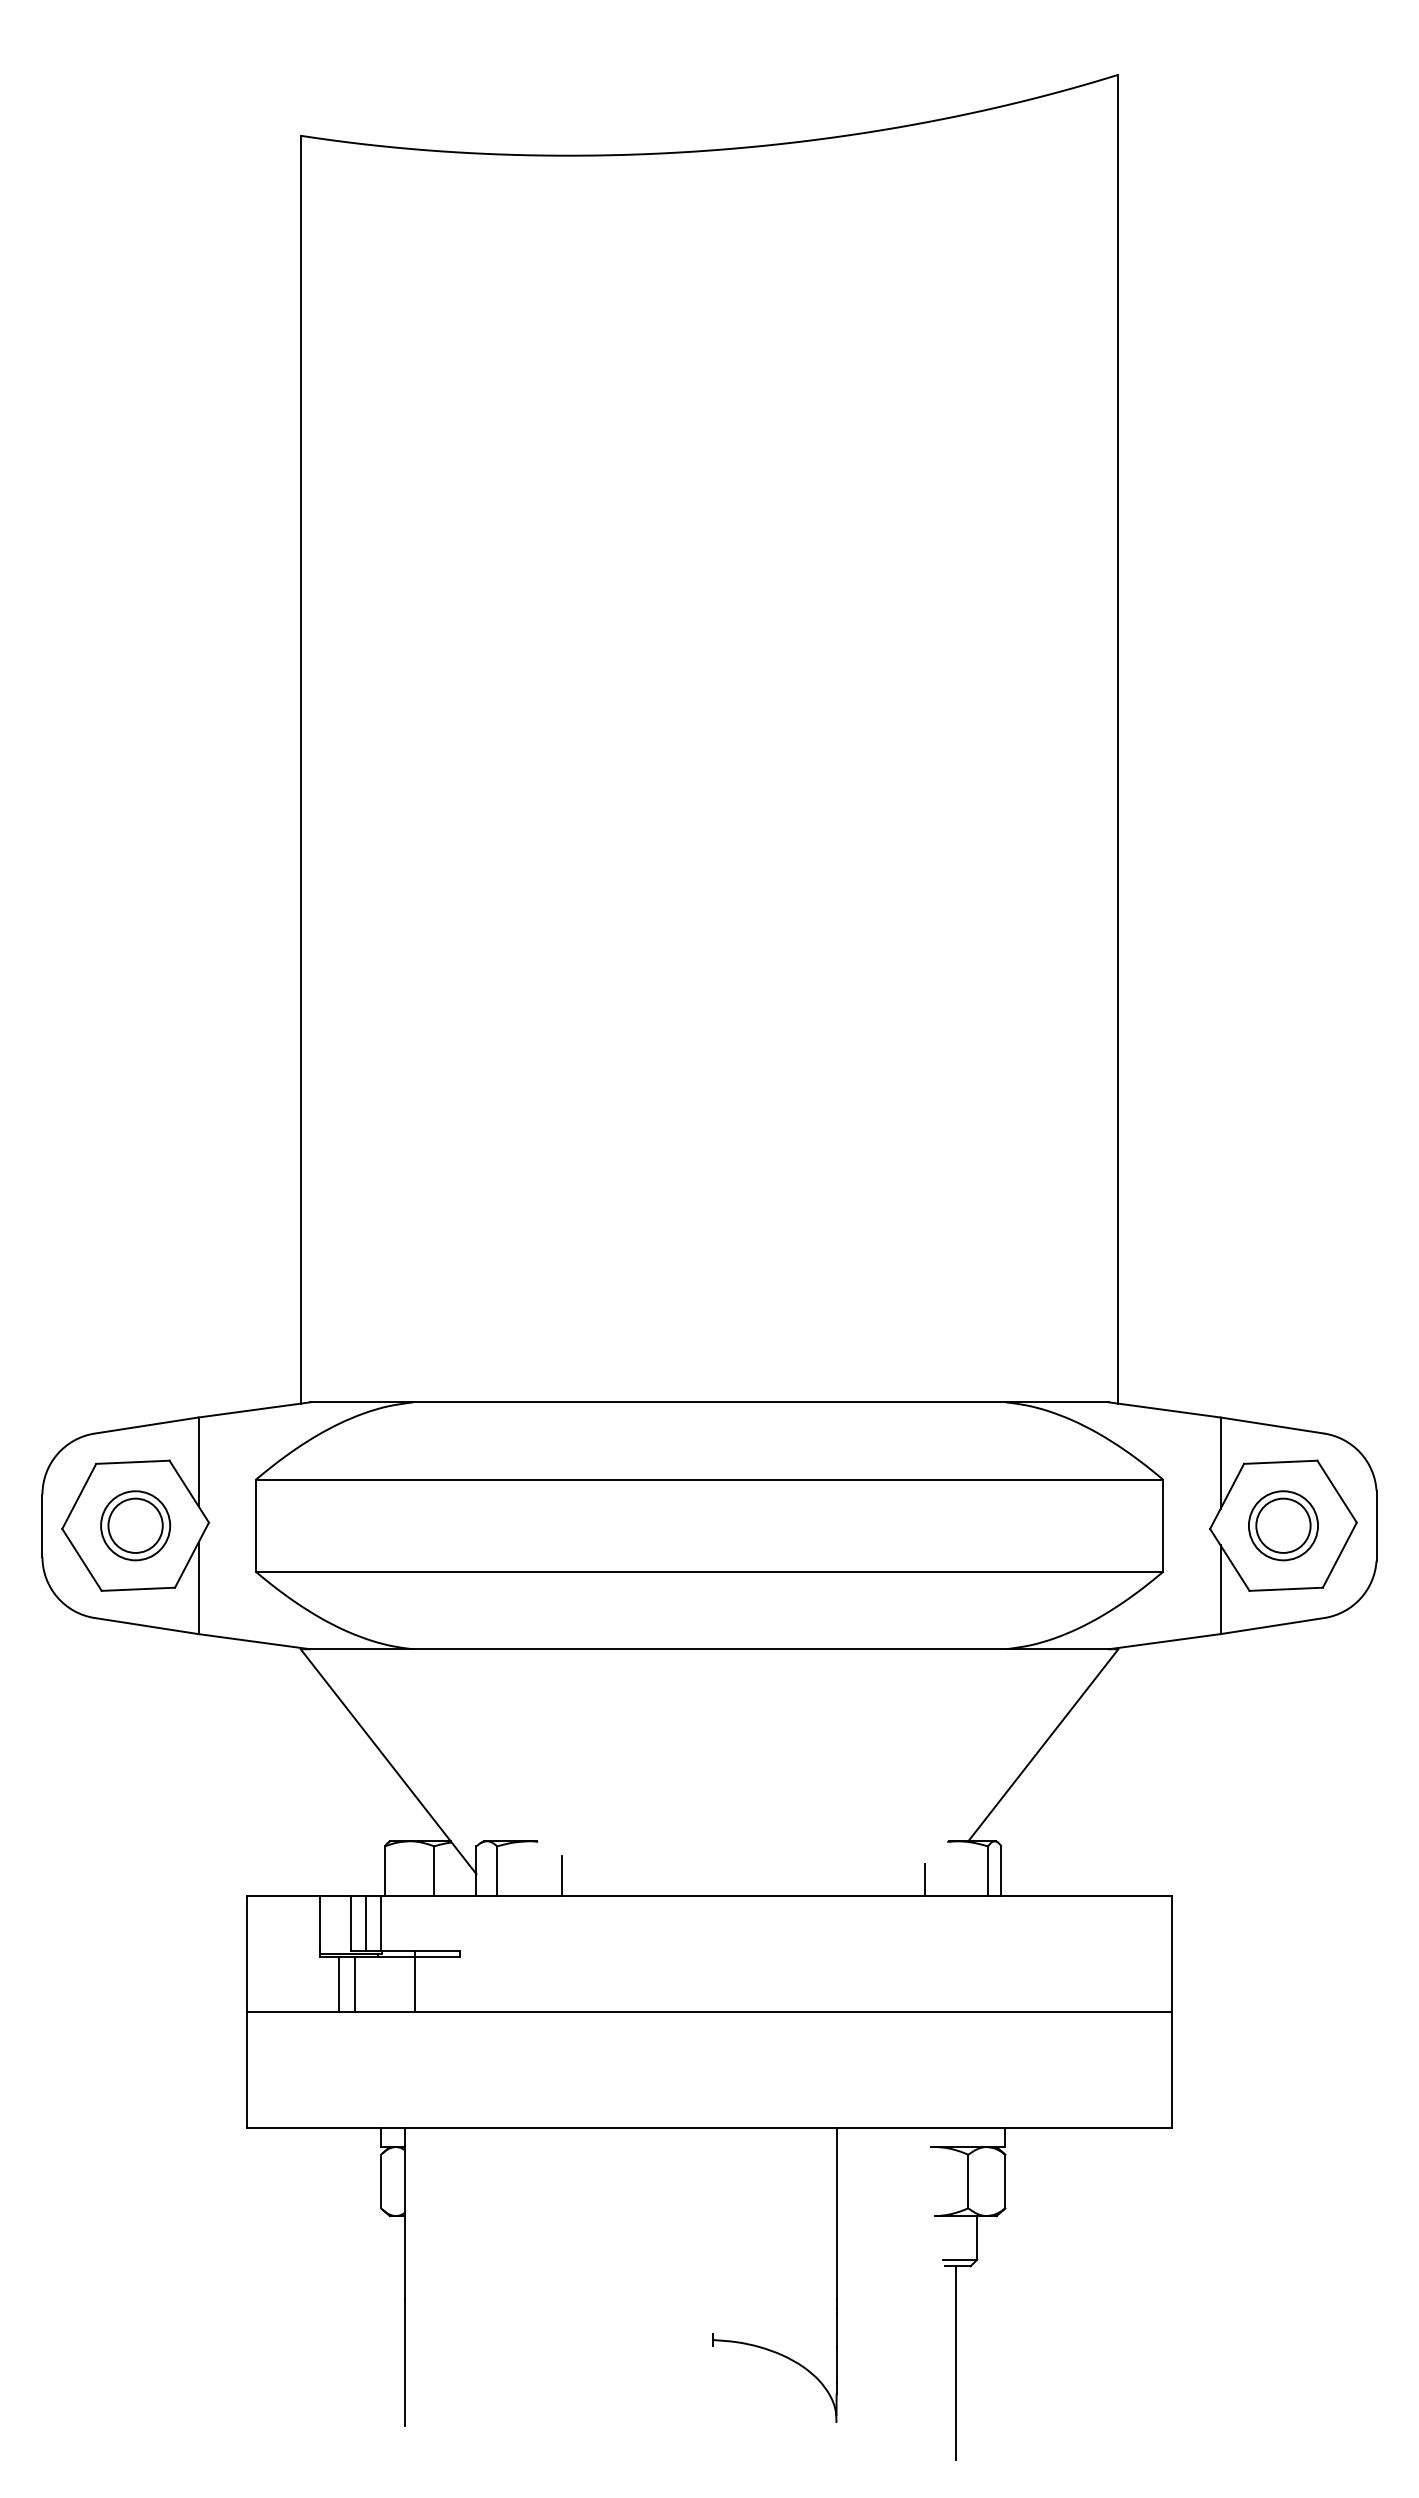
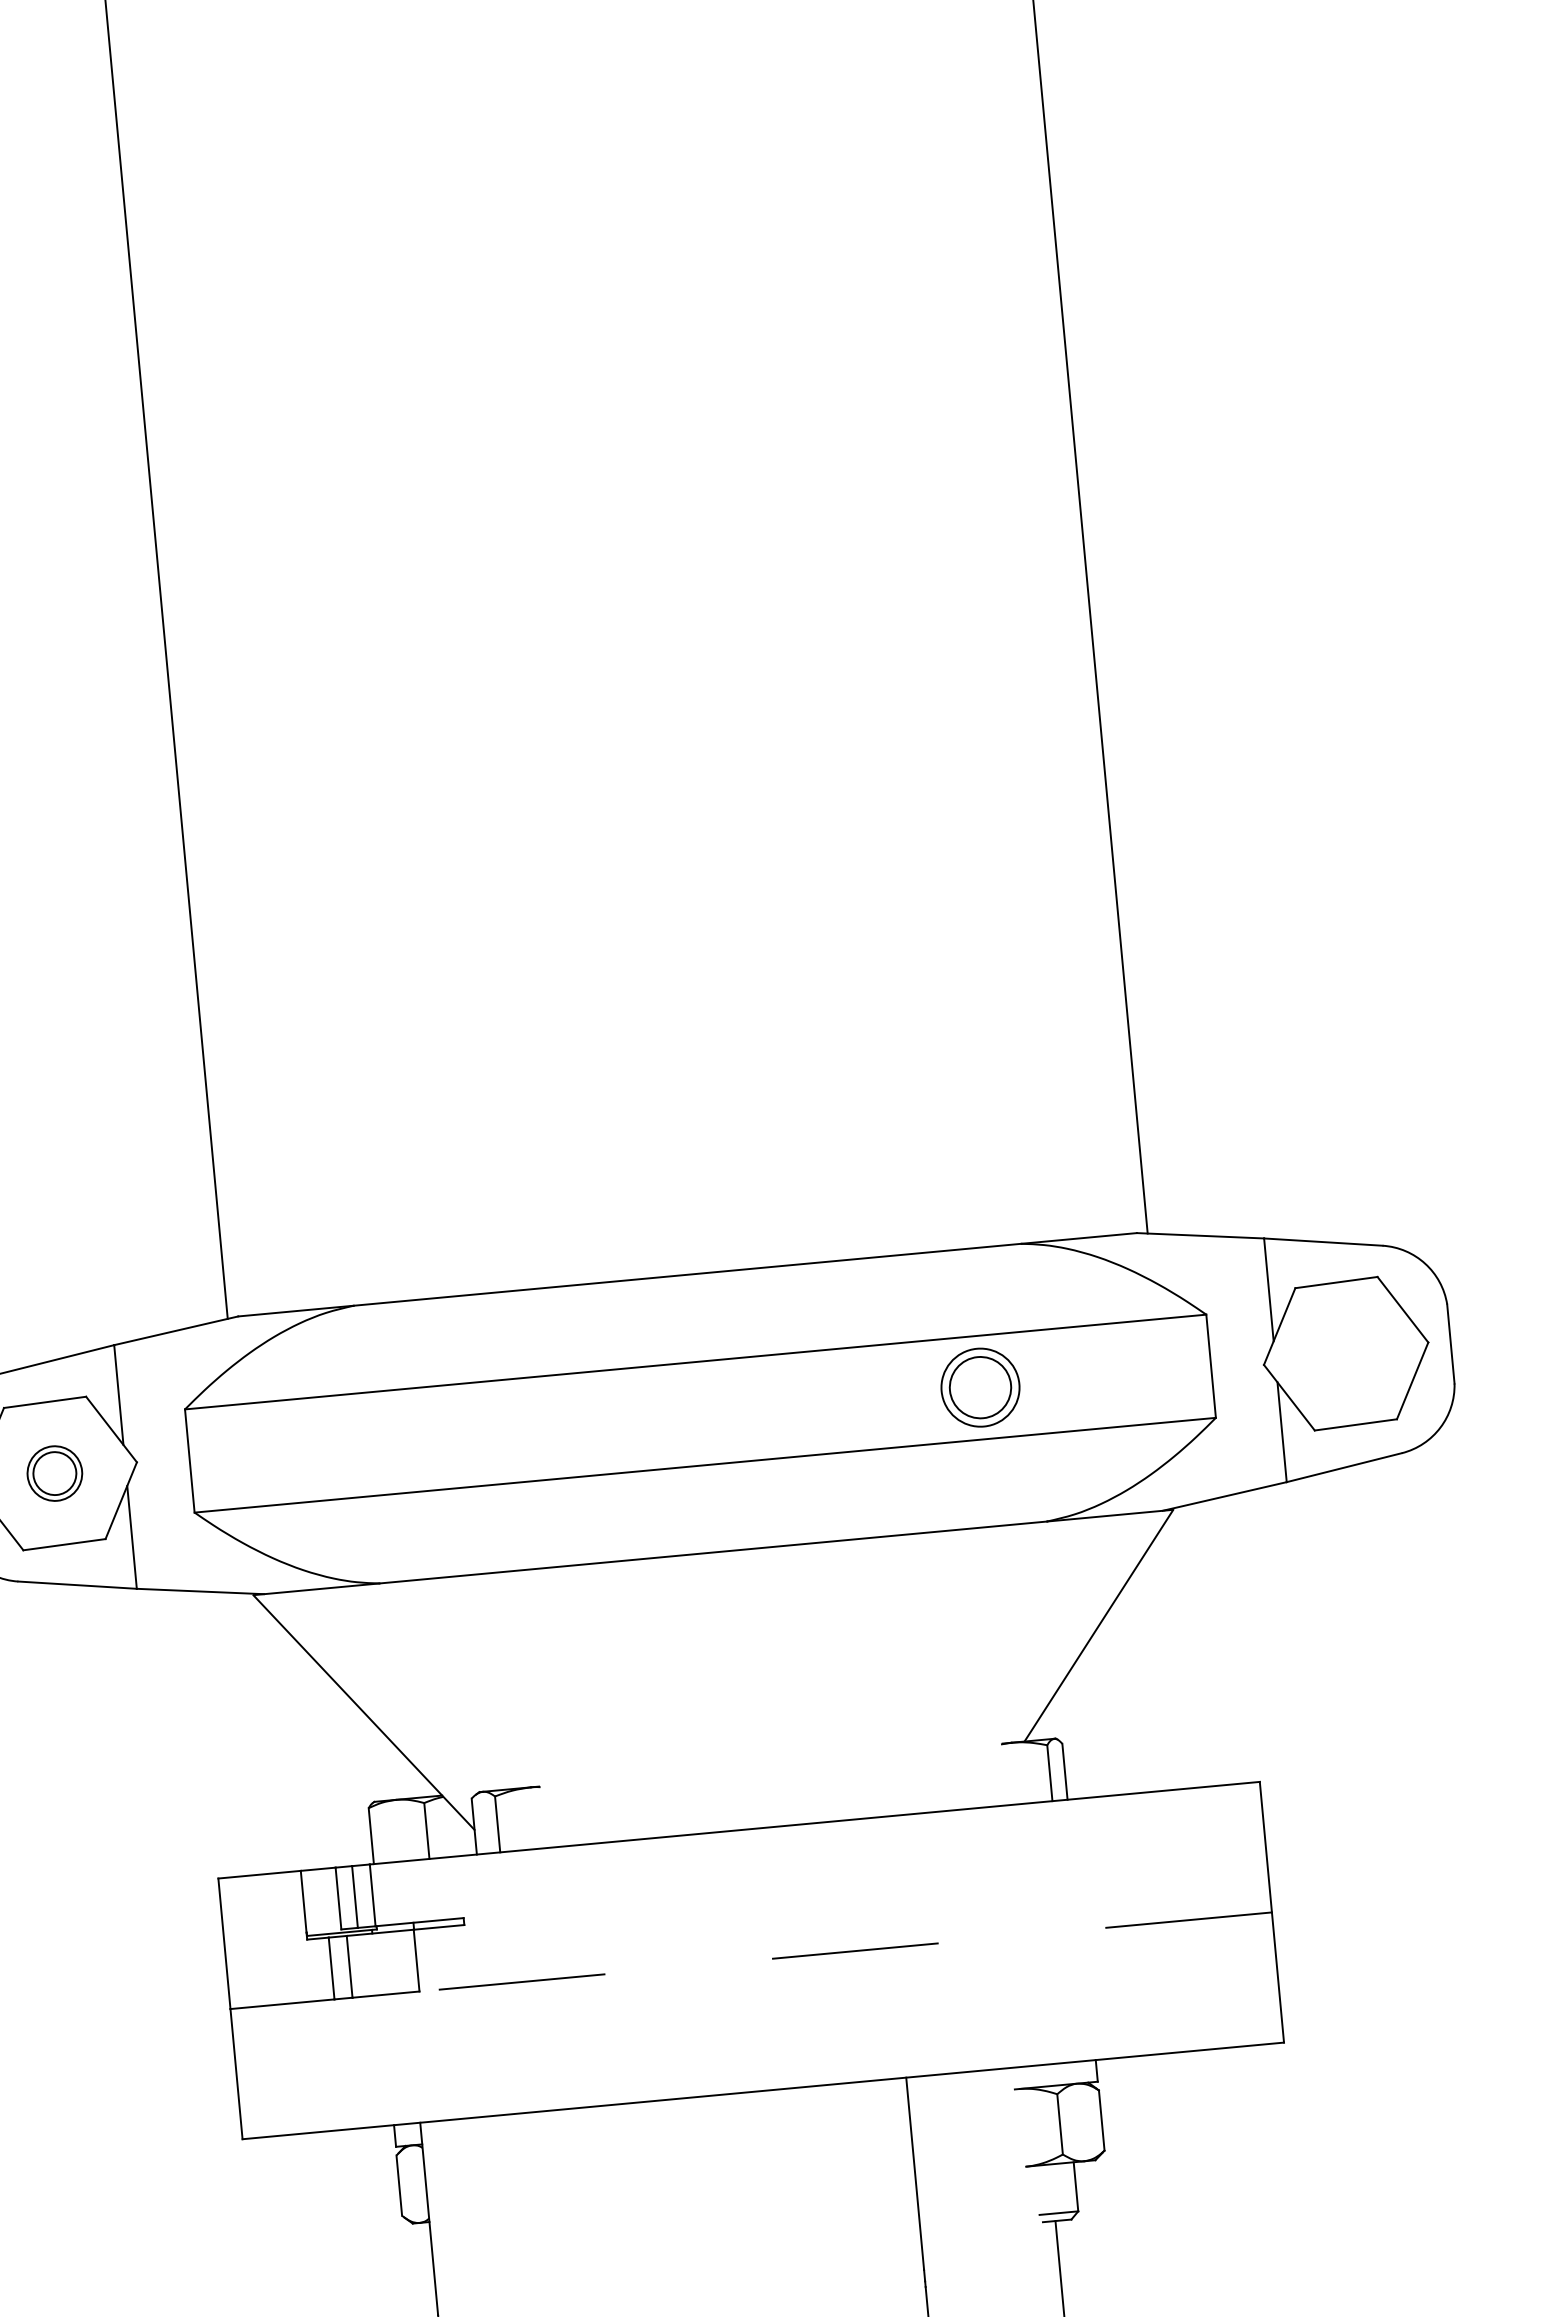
part: (135, 1525) -> (54, 1473), size x0.7
part: (1283, 1525) -> (980, 1387), moved
line: (561, 1876) -> (570, 1823), removed
line: (925, 1880) -> (980, 1790), removed
line: (793, 2012) -> (845, 1952), solid -> dashed

